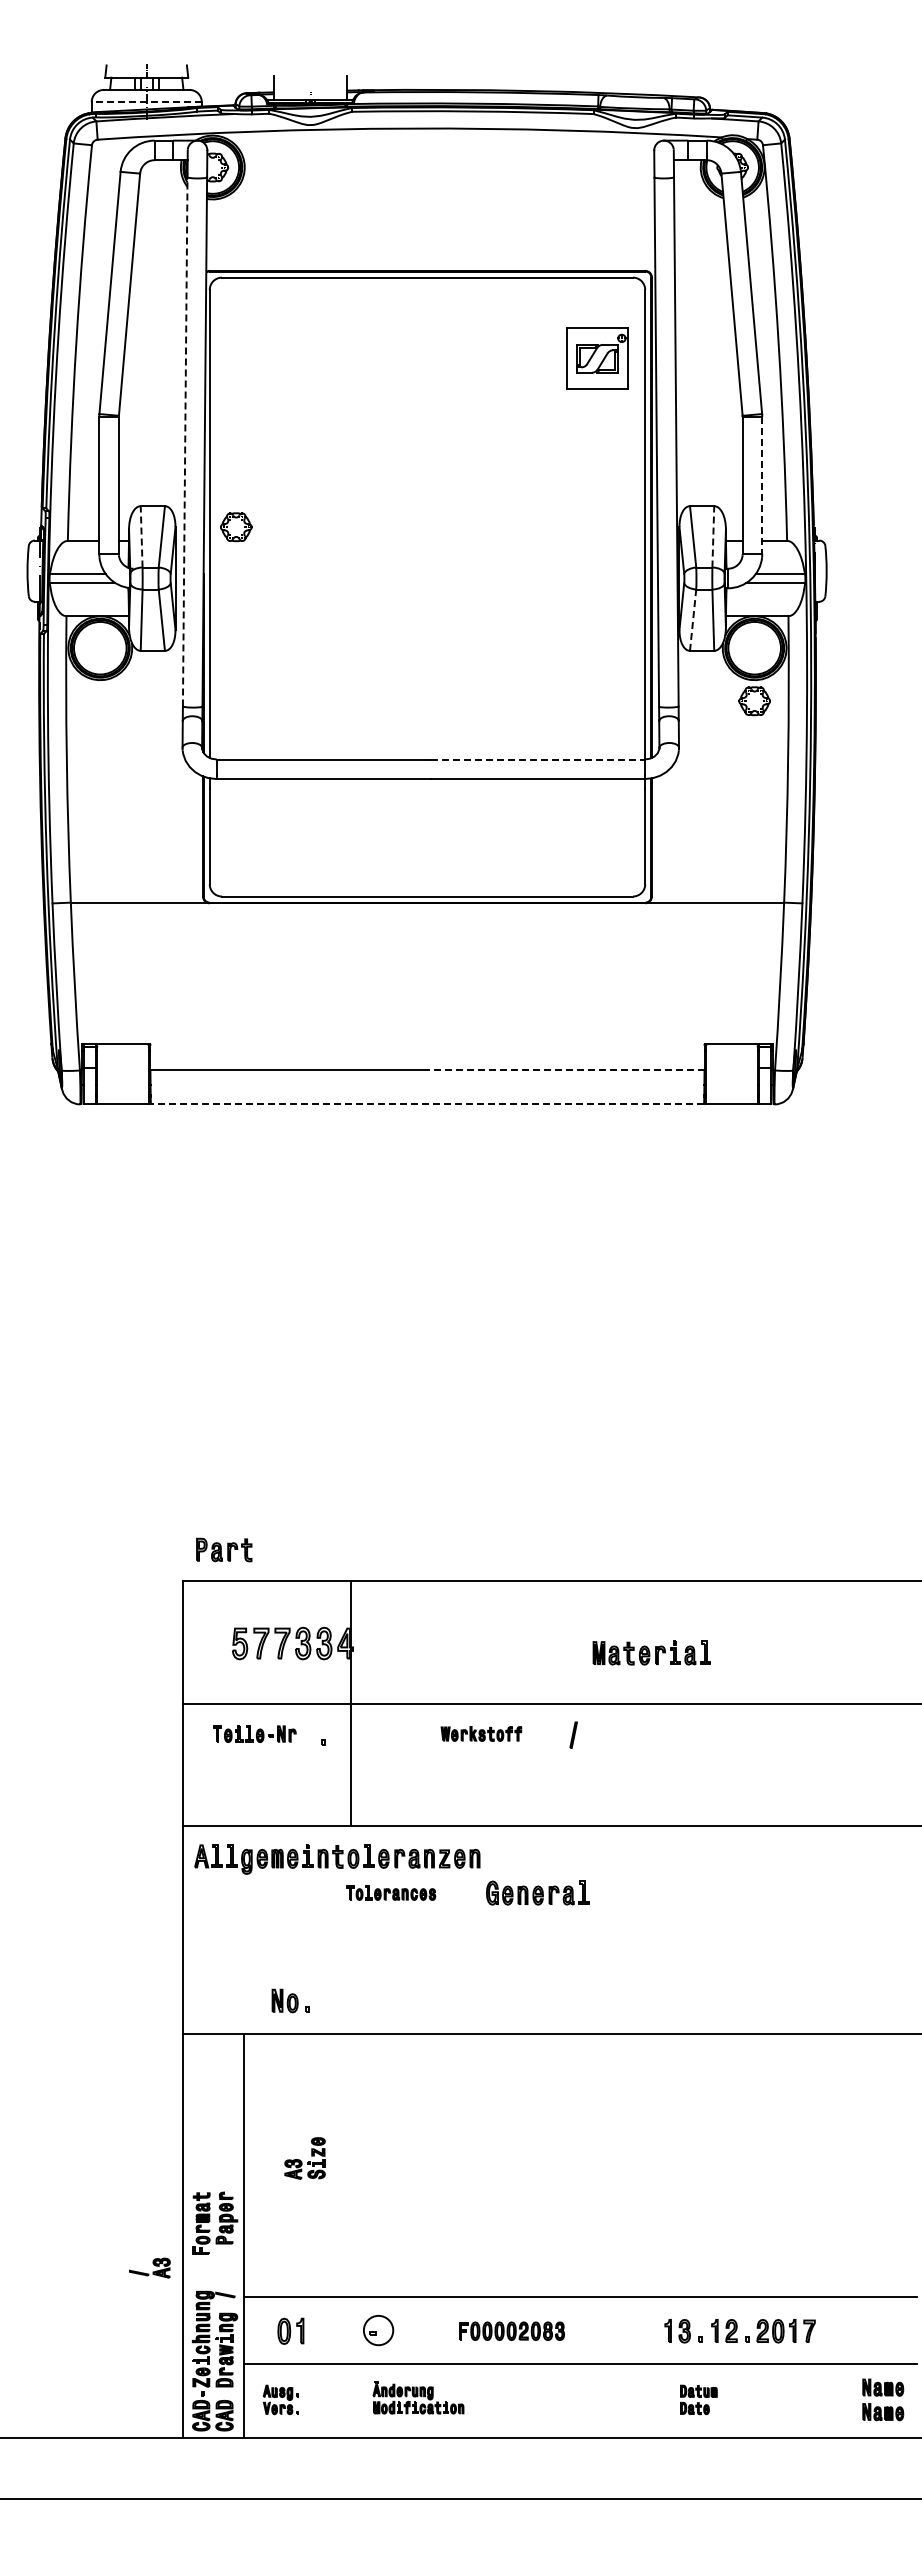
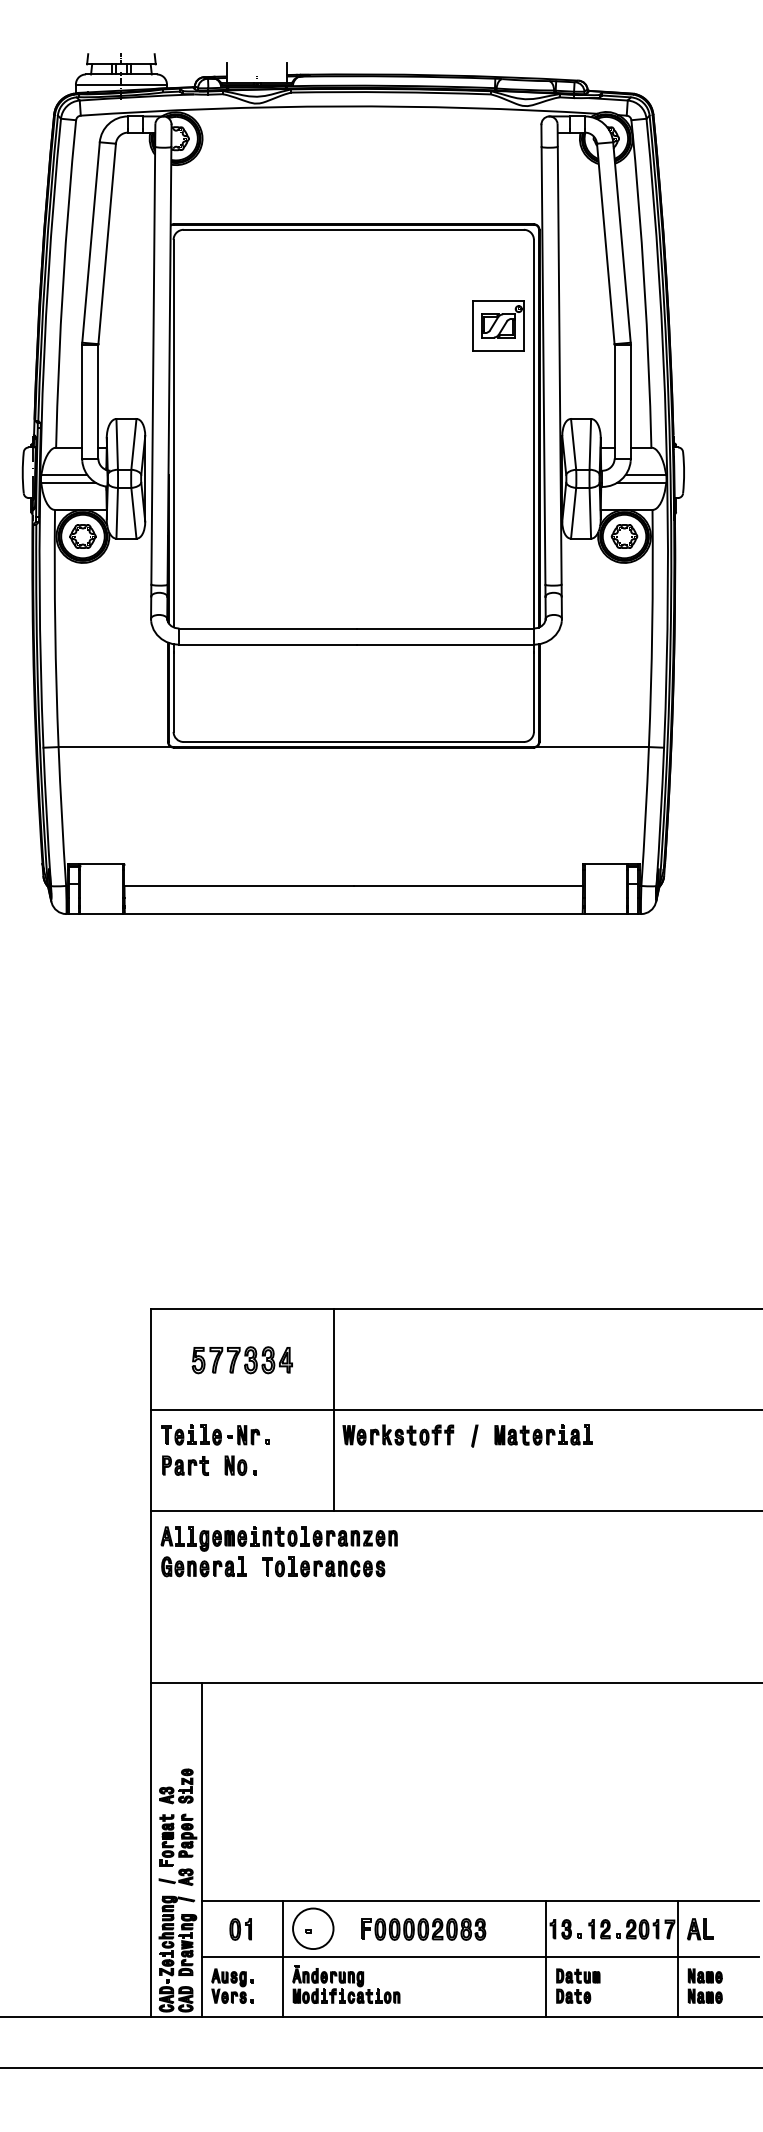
line: (146, 102) -> (121, 84), dashed -> solid
part: (597, 358) -> (498, 325), moved
line: (185, 441) -> (153, 365), dashed -> solid
line: (762, 486) -> (631, 402), dashed -> solid
part: (236, 527) -> (83, 536), moved
line: (141, 536) -> (117, 444), dashed -> solid
line: (713, 536) -> (590, 444), dashed -> solid
line: (693, 620) -> (573, 513), dashed -> solid
part: (754, 701) -> (624, 536), moved
line: (537, 759) -> (444, 628), dashed -> solid
line: (566, 1070) -> (468, 885), dashed -> solid
line: (426, 1104) -> (352, 914), dashed -> solid
part: (224, 1549) -> (185, 1465), moved
part: (651, 1652) -> (543, 1434), moved
line: (351, 1703) -> (333, 1409), moved
part: (254, 1733) -> (210, 1434), size x1.43
part: (481, 1733) -> (398, 1434), size x1.67
part: (391, 1892) -> (323, 1566), size x1.67
part: (537, 1892) -> (203, 1566), moved
part: (290, 2000) -> (240, 1465), moved
part: (304, 2158) -> (175, 1786), moved
part: (149, 2267) -> (175, 1876), moved
circle: (378, 2330) -> (313, 1928), size x1.67
part: (511, 2330) -> (423, 1928), size x1.43
part: (846, 2331) -> (700, 1929), added
line: (341, 2366) -> (282, 1958), added
line: (659, 2366) -> (545, 1958), added
line: (818, 2366) -> (677, 1958), added
part: (418, 2397) -> (346, 1984), size x1.43
part: (280, 2399) -> (232, 1985), size x1.43
part: (698, 2399) -> (578, 1985), size x1.43
part: (883, 2399) -> (705, 1985), moved

